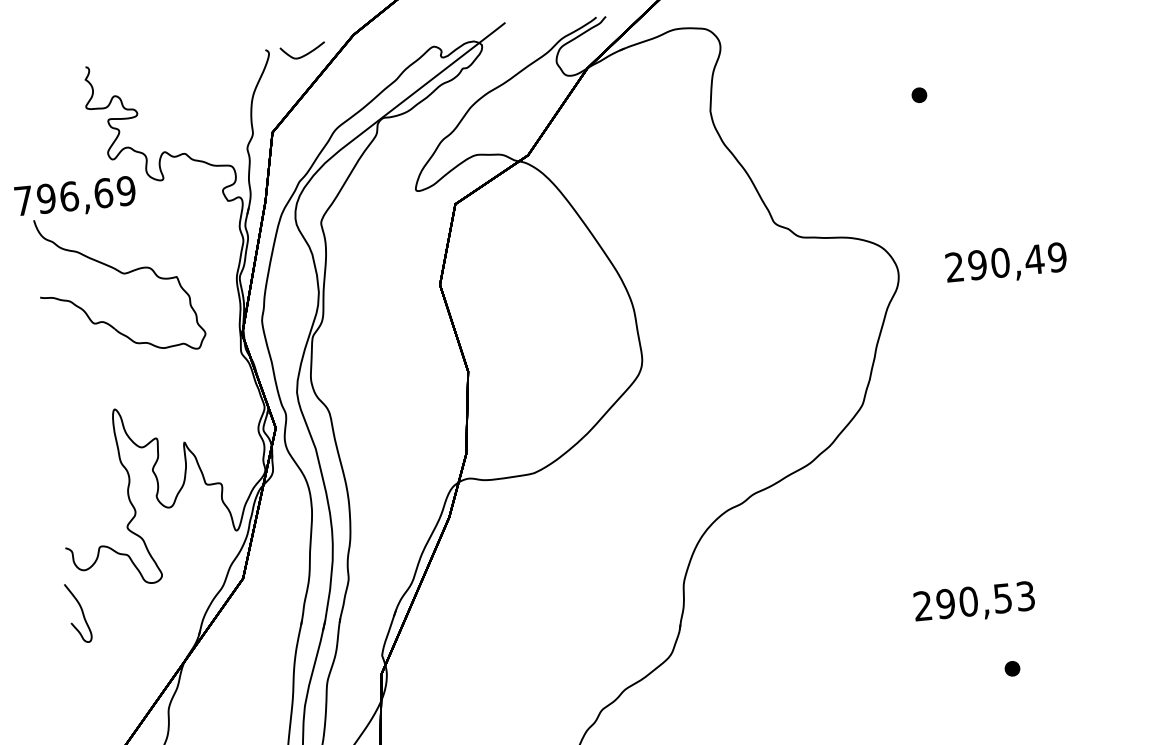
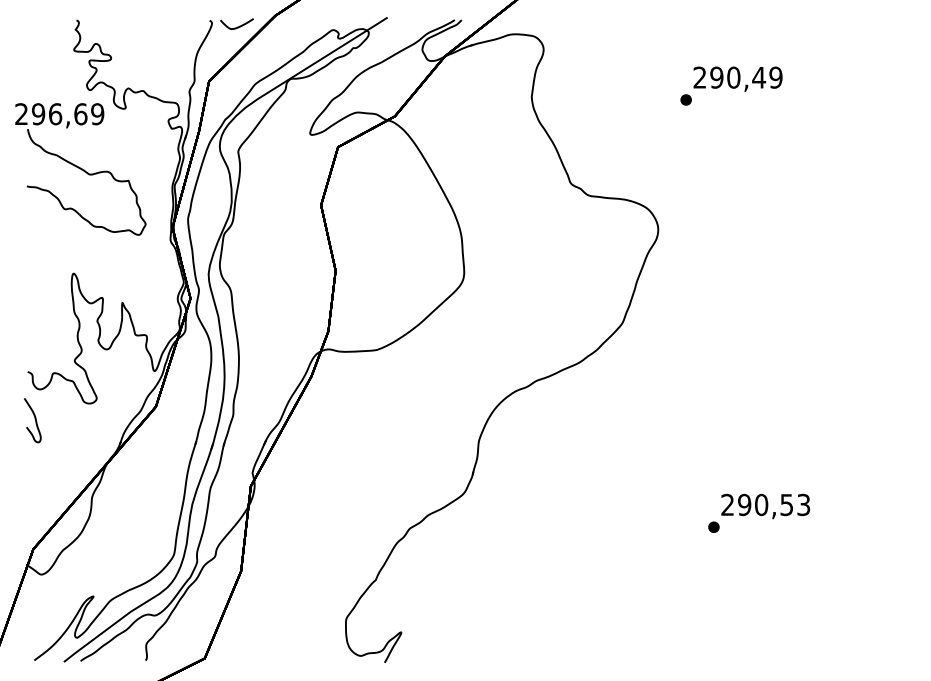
text: (23, 199) -> (21, 113), 796,69 -> 296,69
text: (1005, 263) -> (737, 78), moved
text: (974, 603) -> (765, 506), moved

